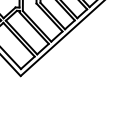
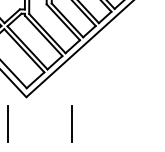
line: (6, 97) -> (8, 124), added
line: (56, 97) -> (72, 124), added

